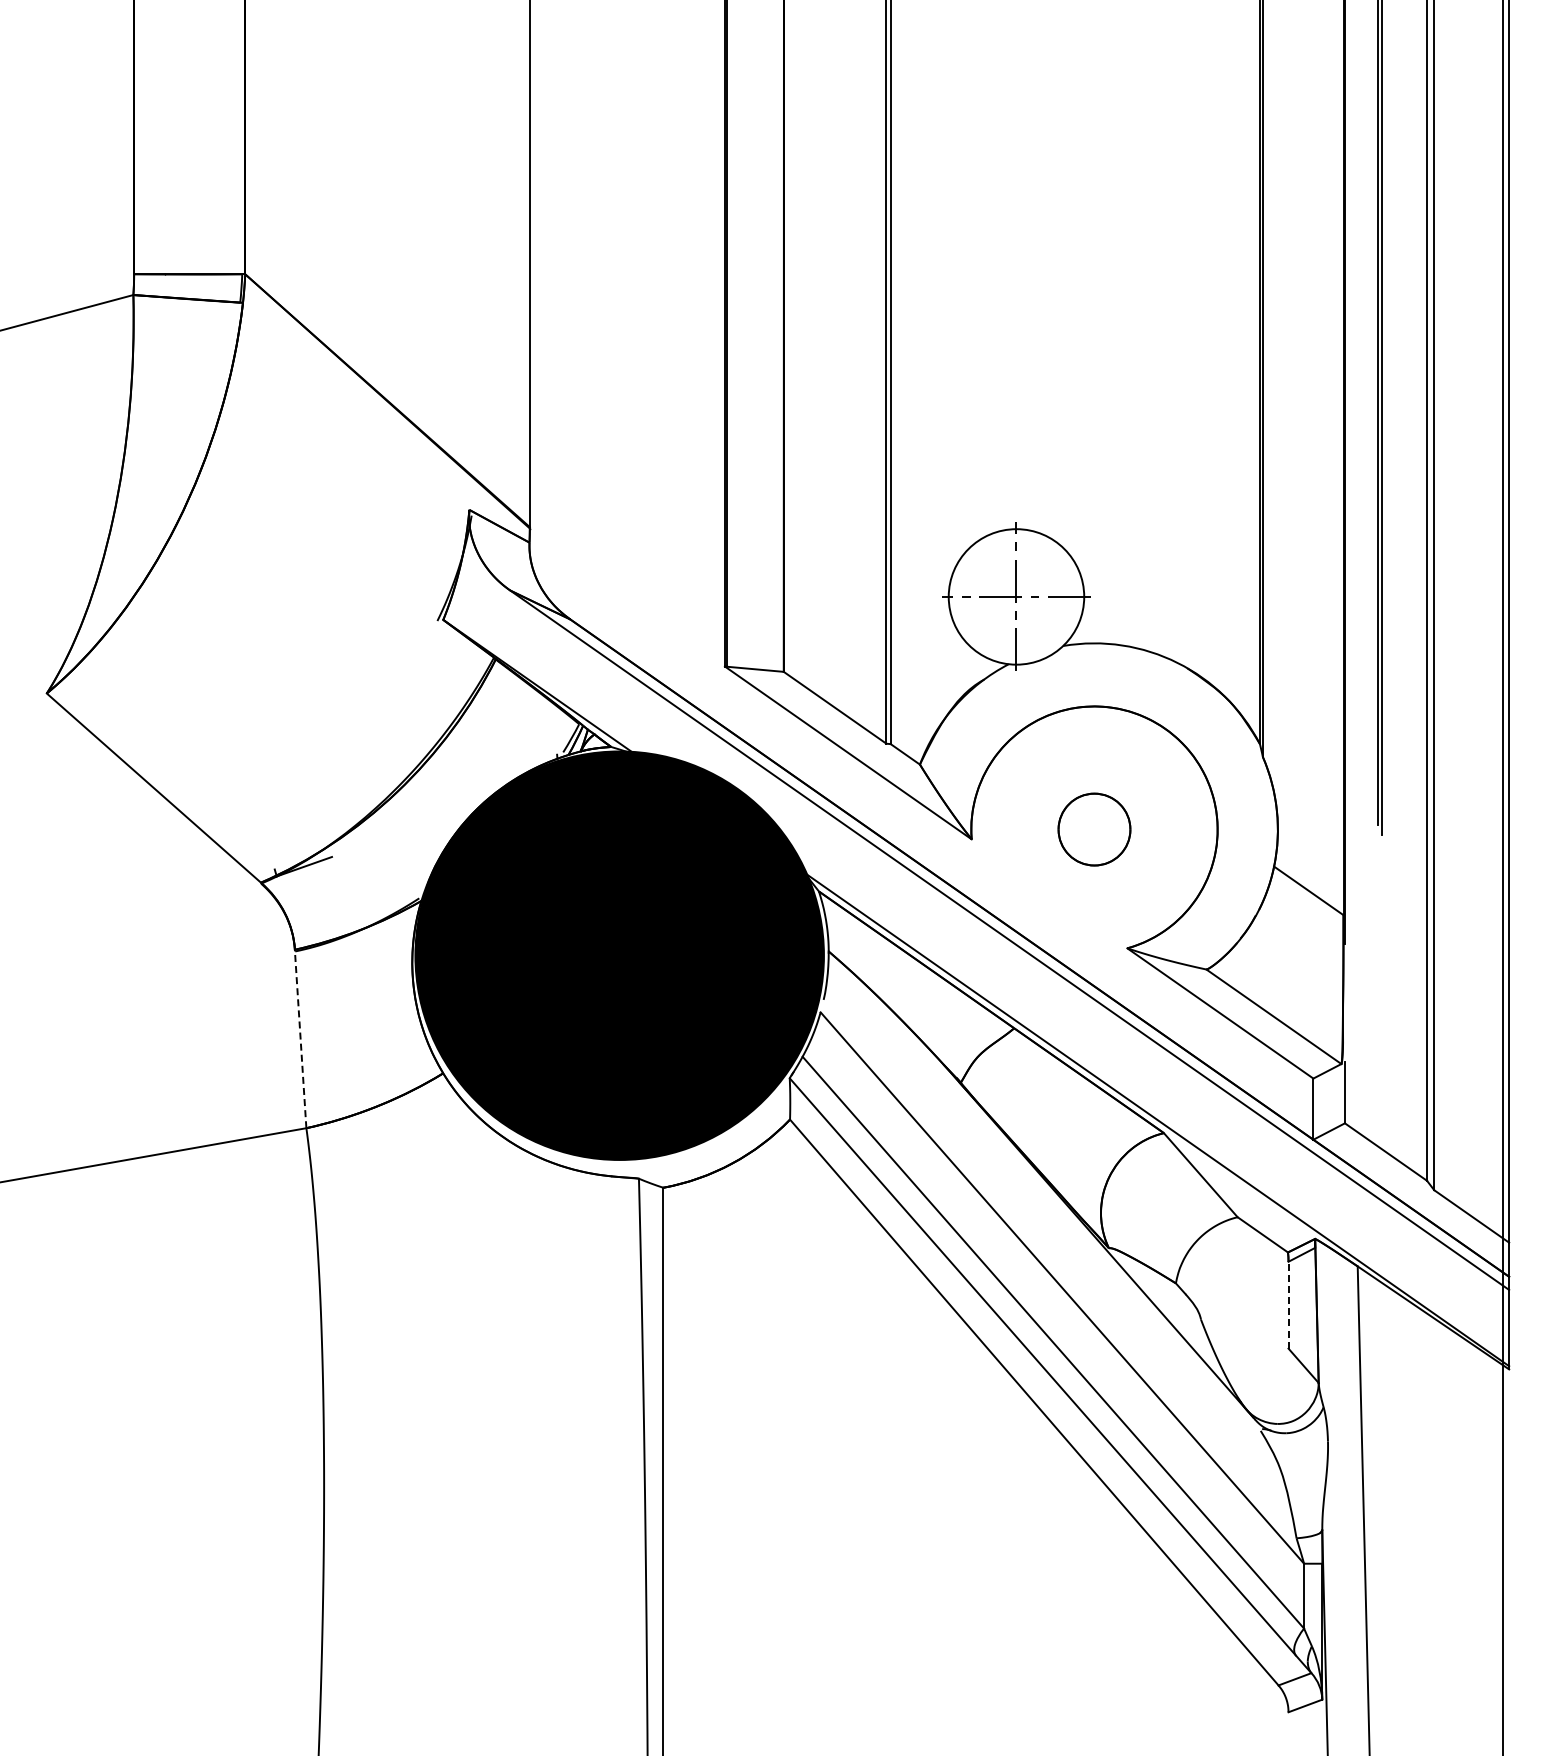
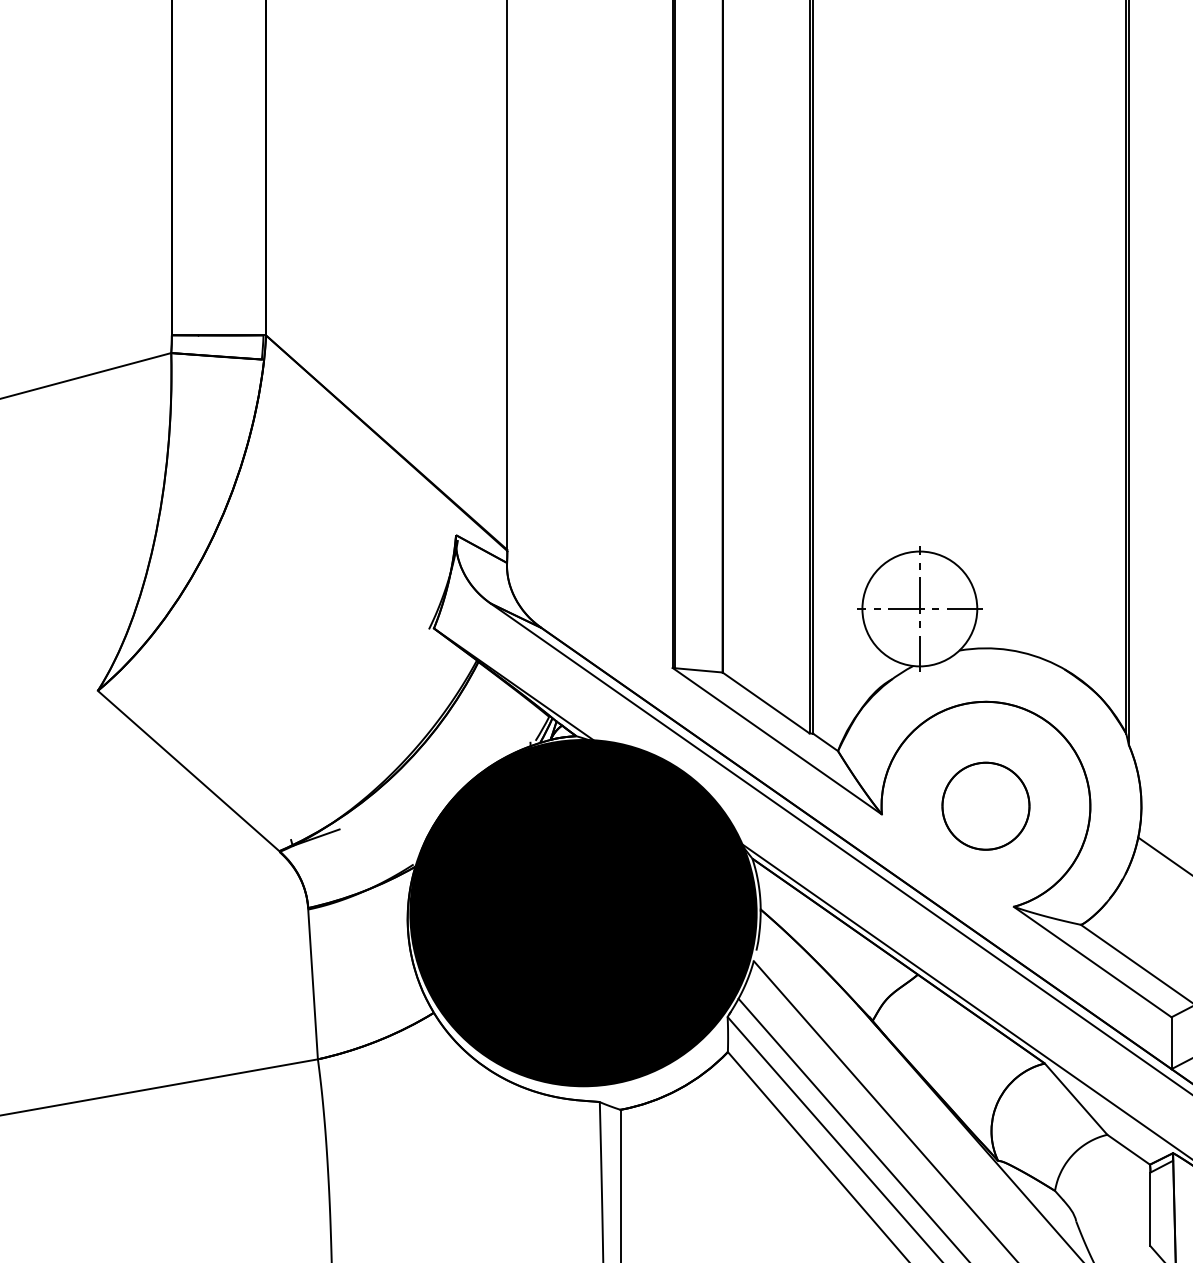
part: (1094, 829) -> (985, 806), size x1.43
line: (300, 1038) -> (312, 983), dashed -> solid
line: (1288, 1304) -> (1150, 1208), dashed -> solid

